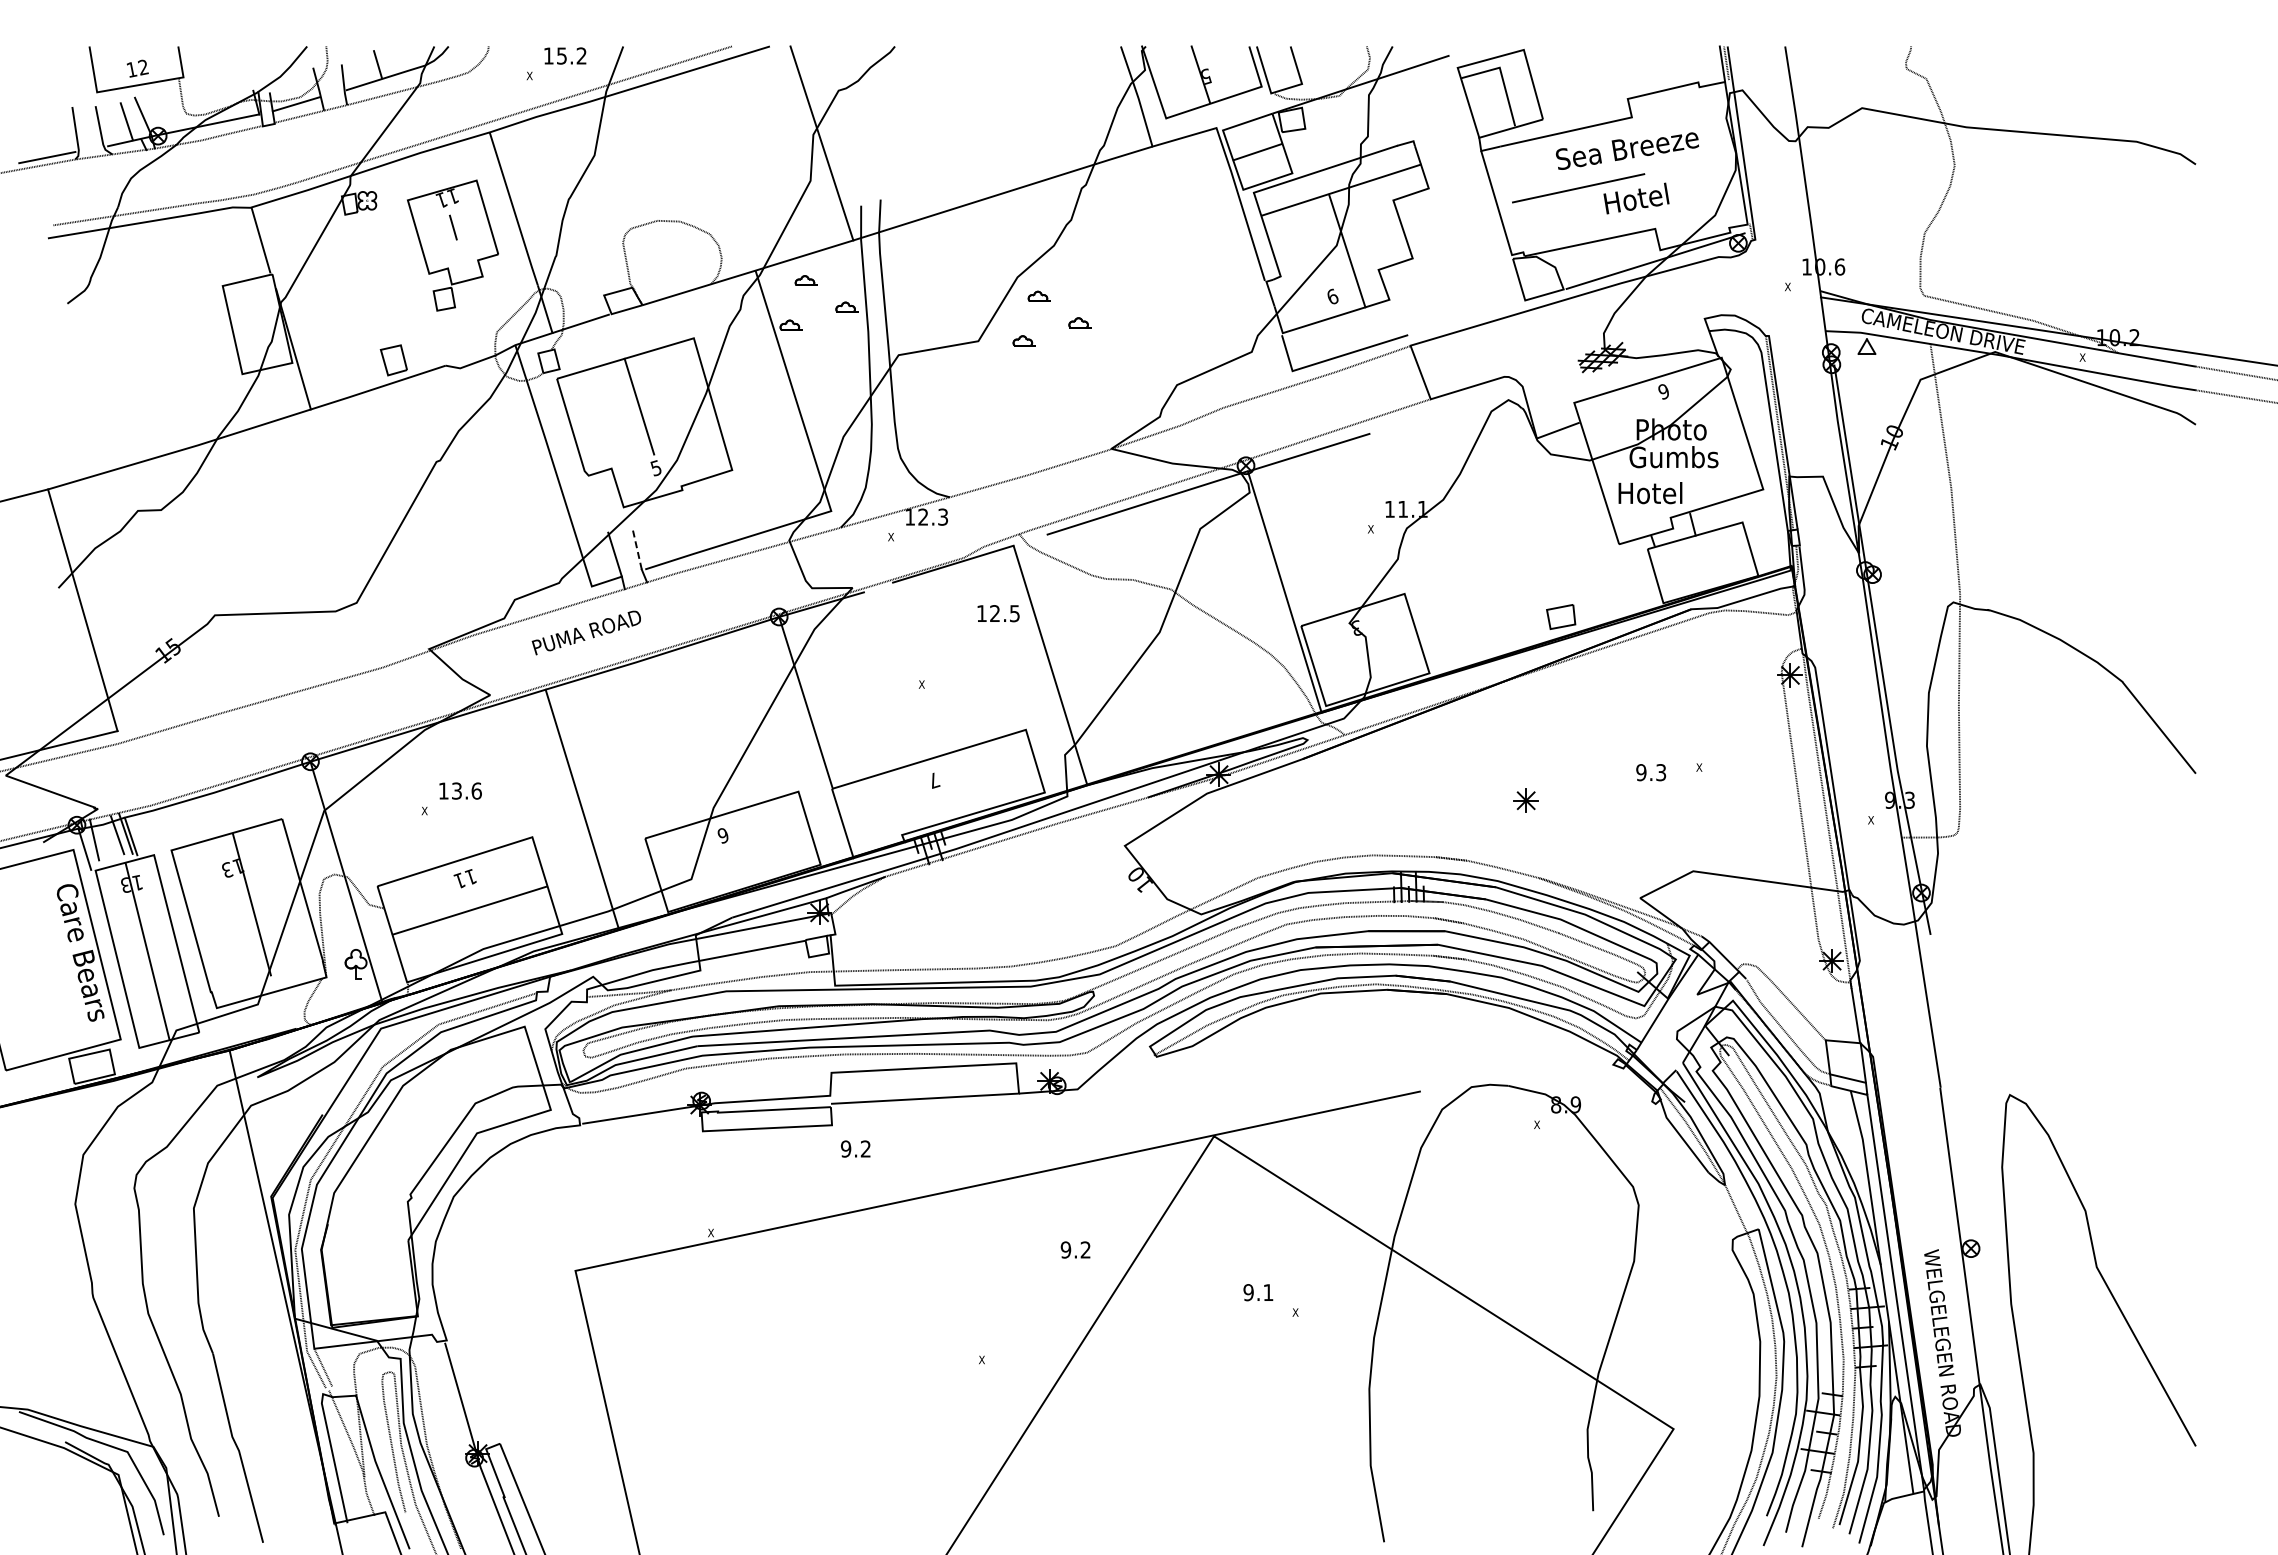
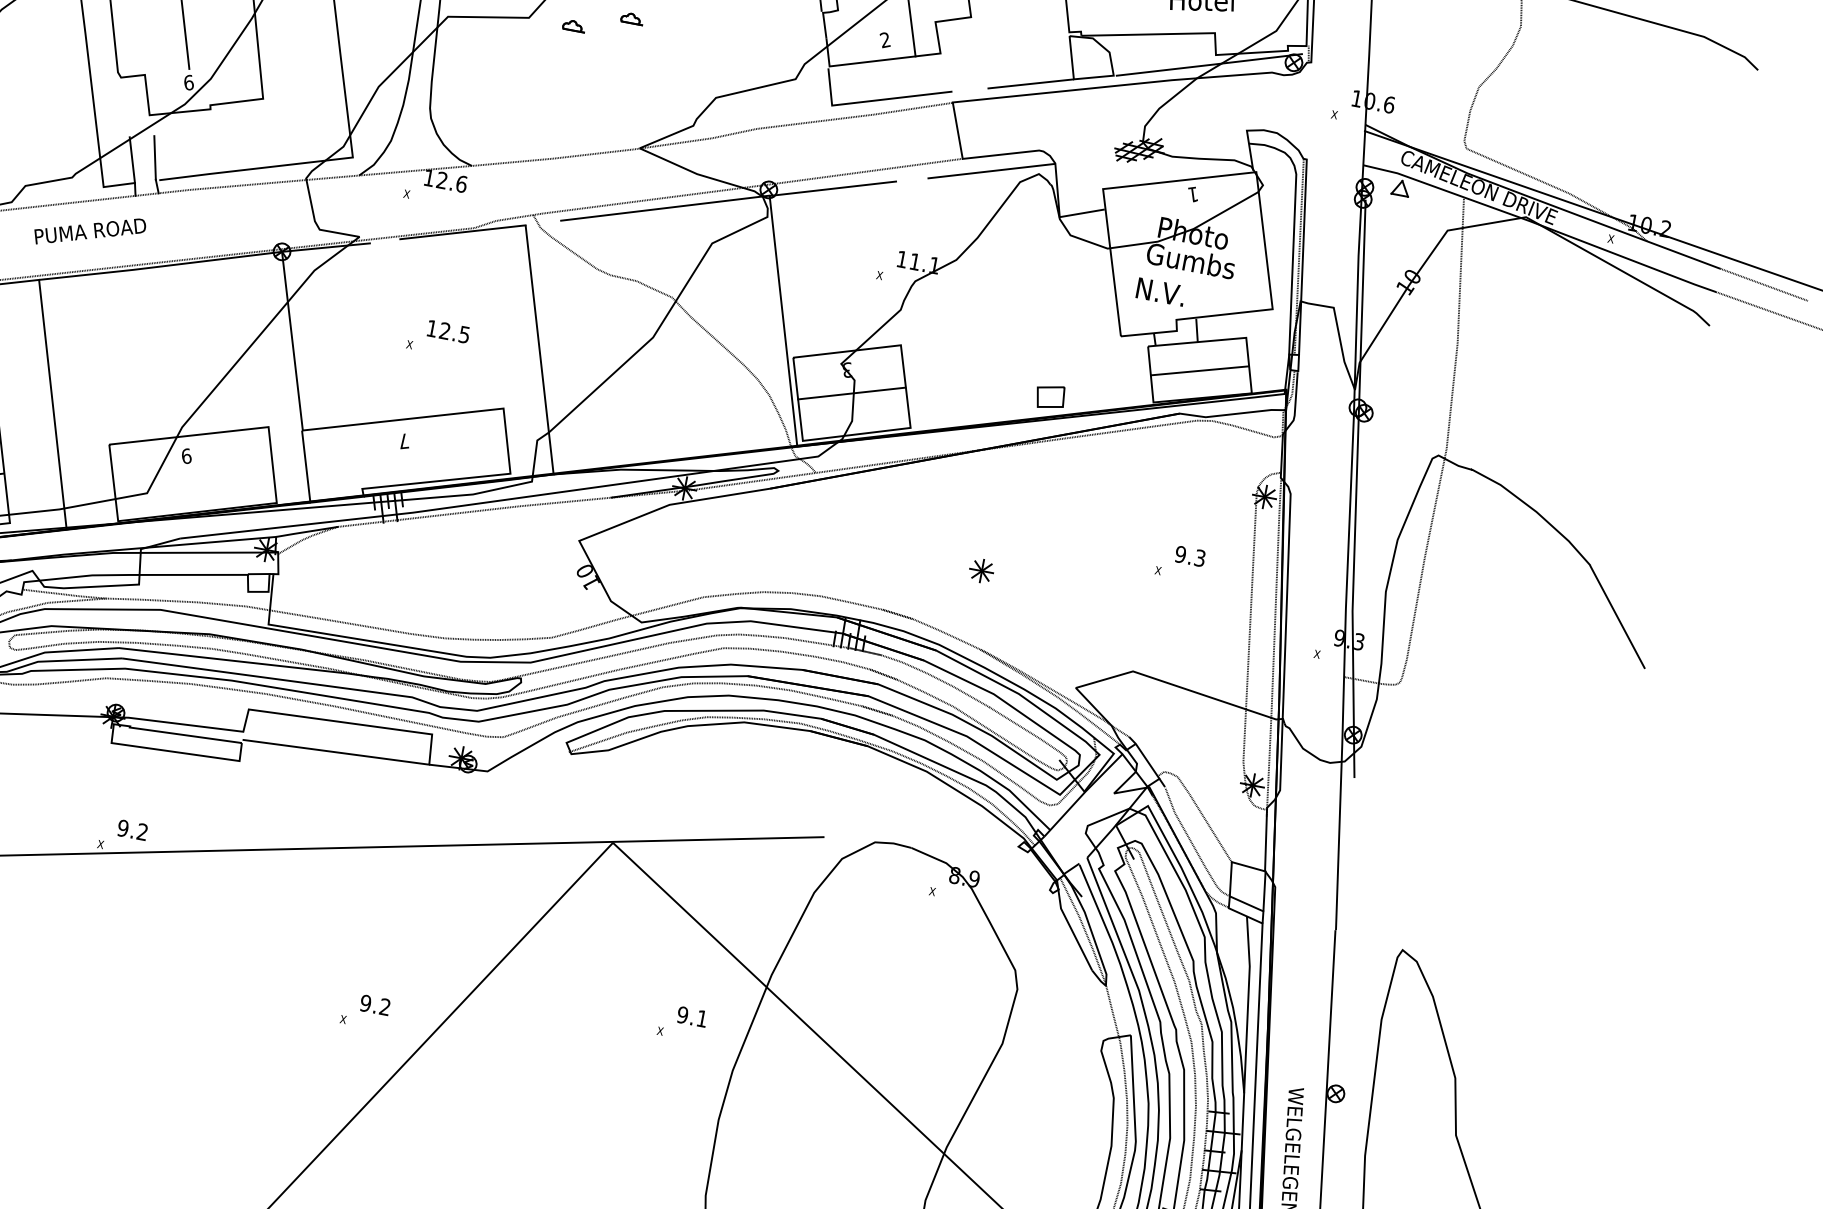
text: (1332, 296) -> (885, 39), 6 -> 2
line: (1483, 312) -> (1030, 83), added
text: (1663, 391) -> (1192, 194), 6 -> 1
line: (1461, 405) -> (991, 170), added
text: (655, 468) -> (188, 82), 5 -> 6
text: (1650, 493) -> (1161, 292), Hotel -> N.V.
text: (943, 516) -> (462, 183), 12.3 -> 12.6
line: (637, 548) -> (155, 158), dashed -> solid
line: (1703, 563) -> (1200, 370), added
text: (998, 613) -> (448, 331), moved
line: (1364, 650) -> (850, 393), added
text: (1651, 772) -> (1190, 556), moved
text: (722, 835) -> (185, 456), 6 -> 9
text: (855, 1148) -> (132, 829), moved
text: (1075, 1249) -> (375, 1004), moved
text: (1258, 1292) -> (692, 1016), moved

